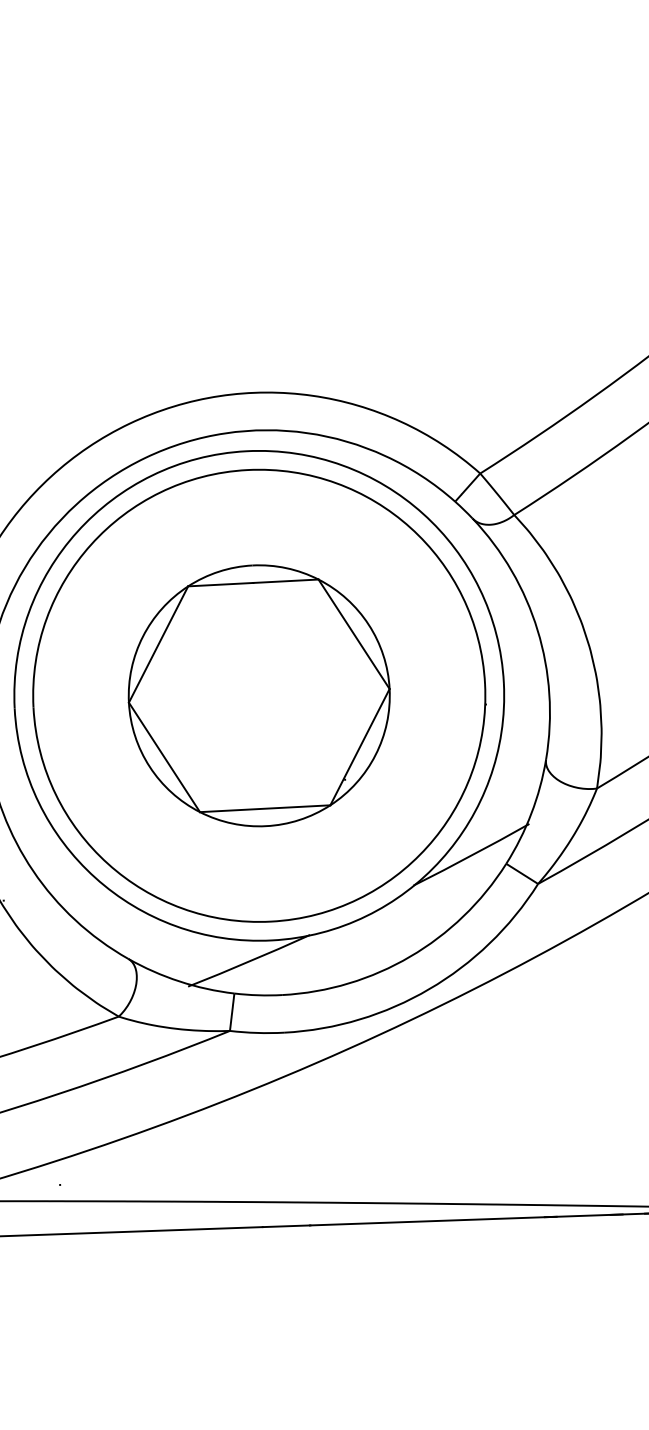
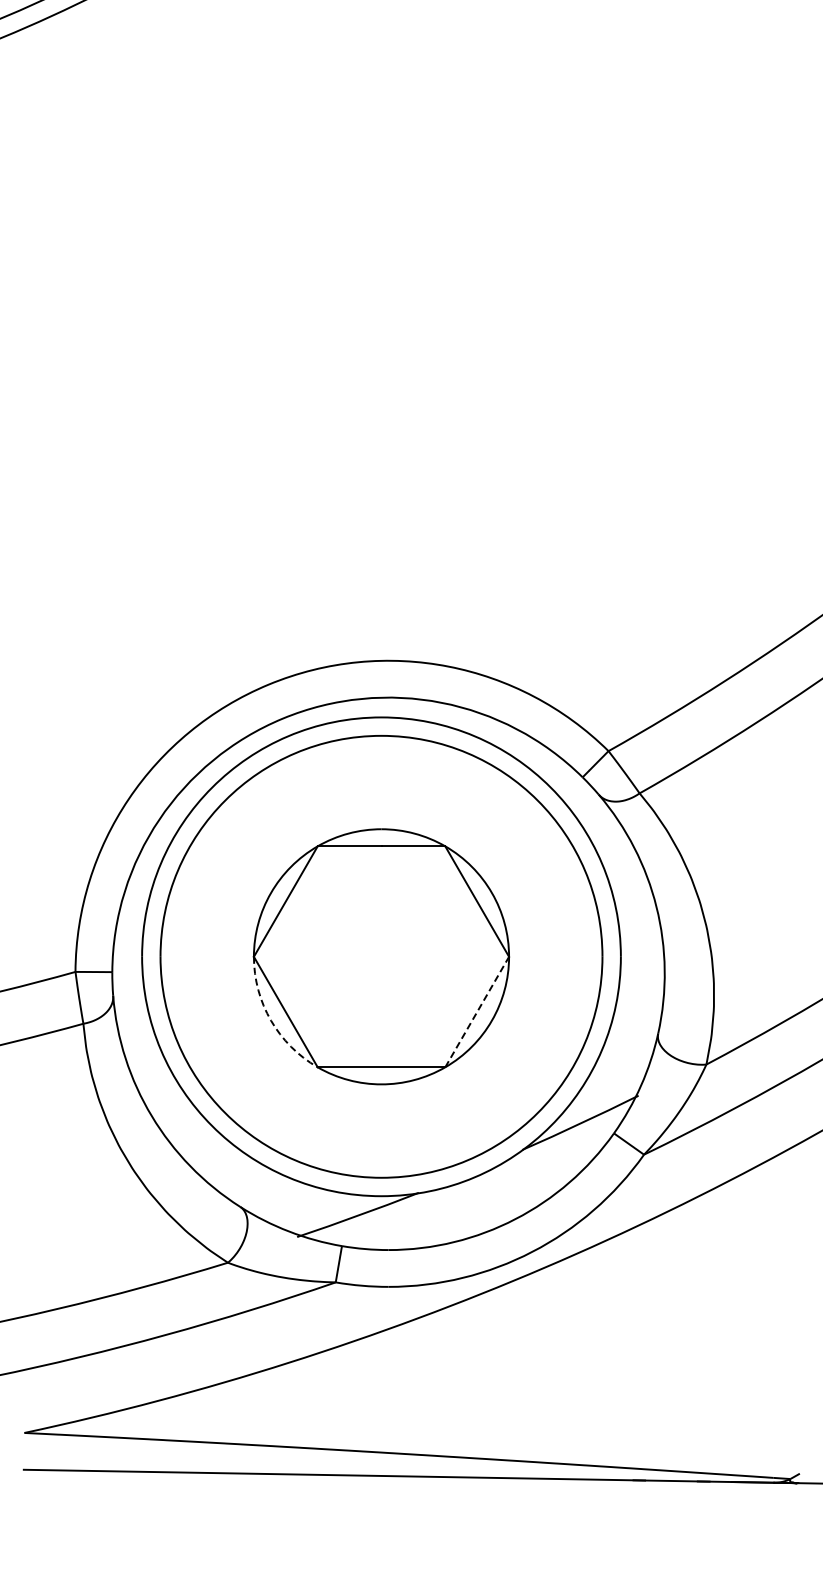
line: (360, 747) -> (477, 1012), solid -> dashed
arc: (150, 766) -> (271, 1020), solid -> dashed

